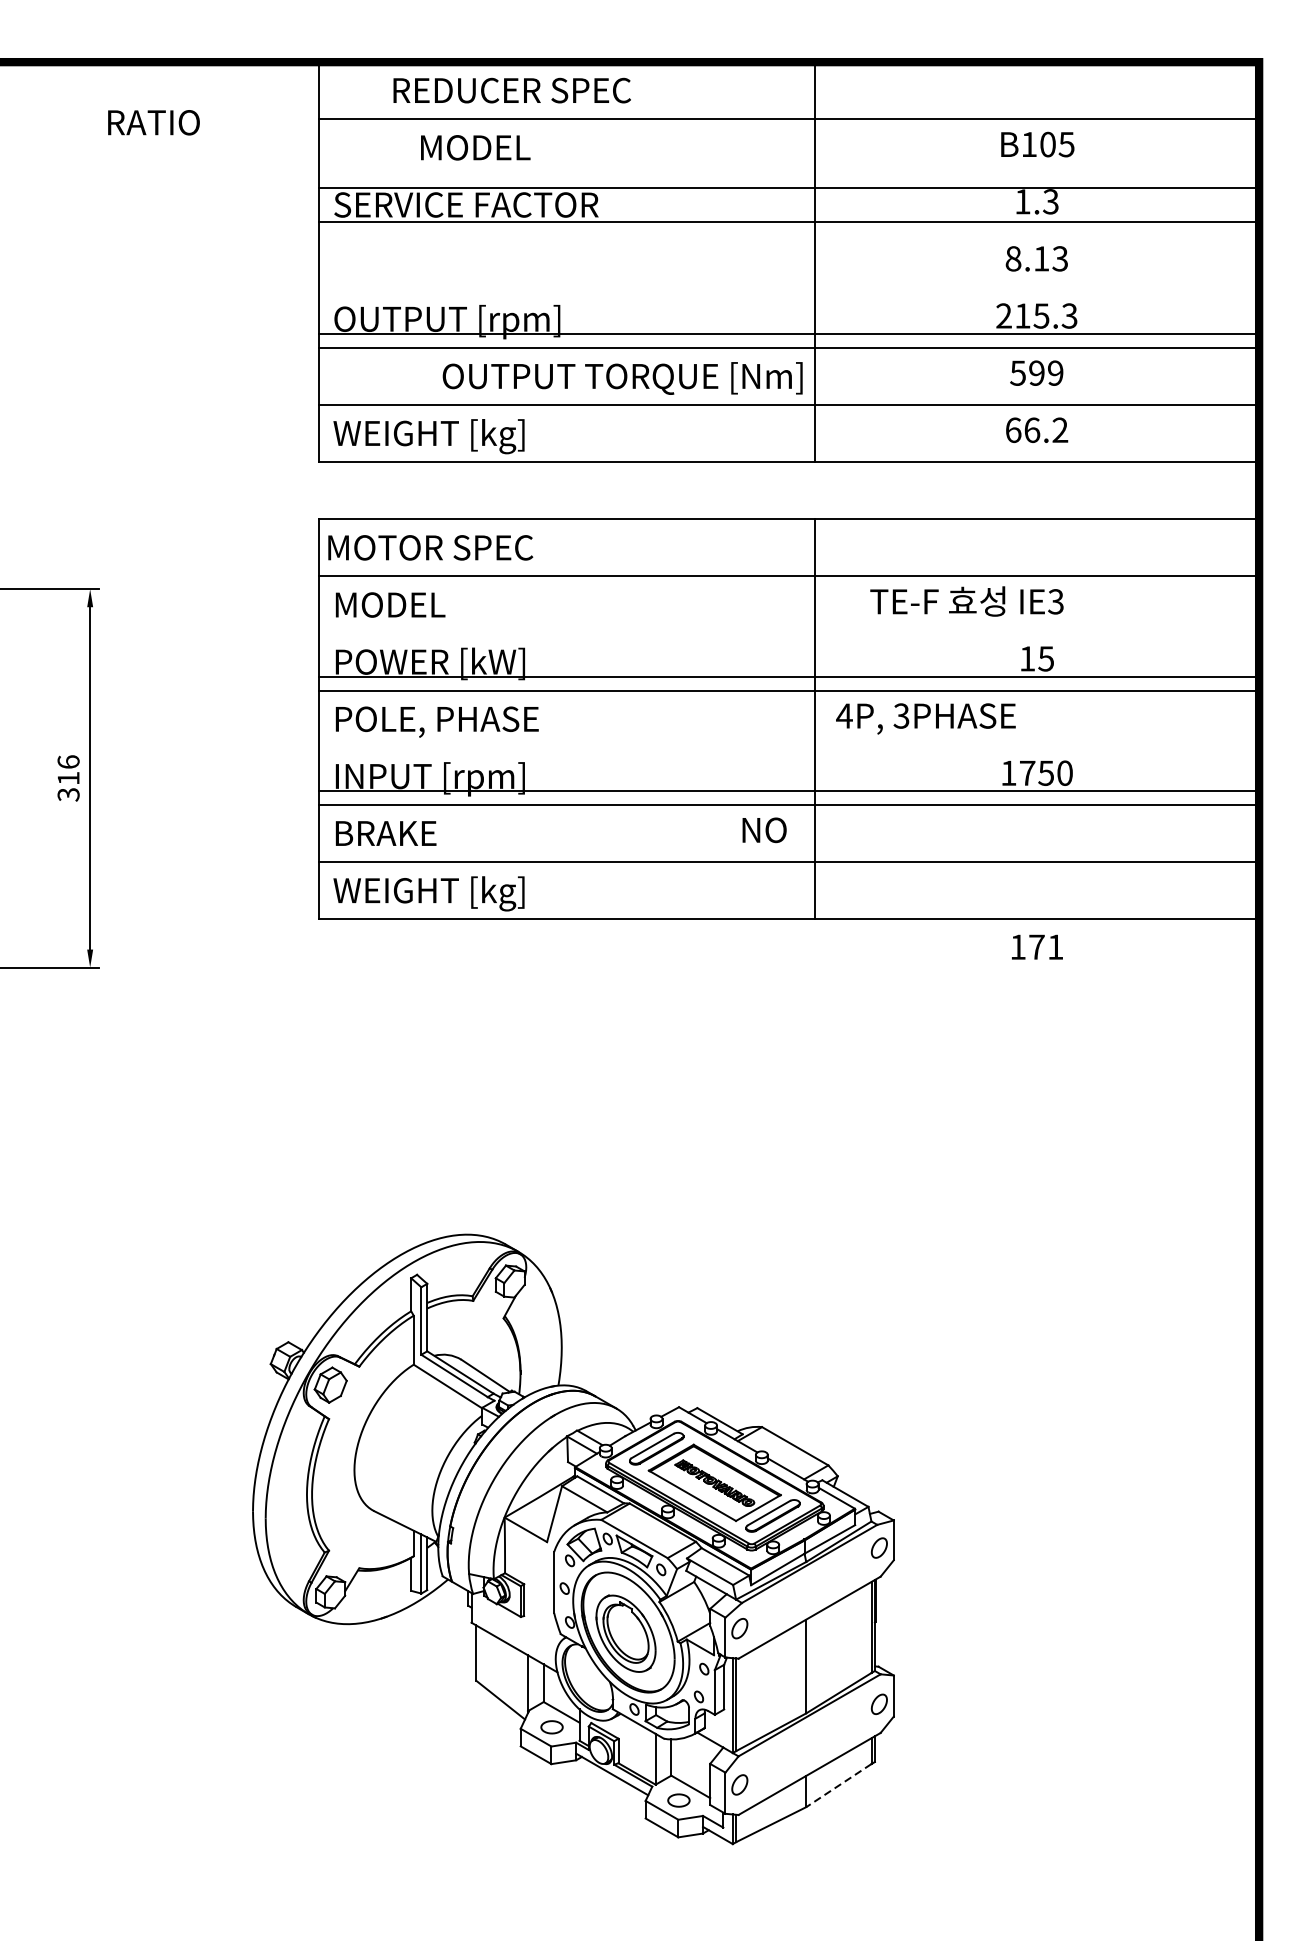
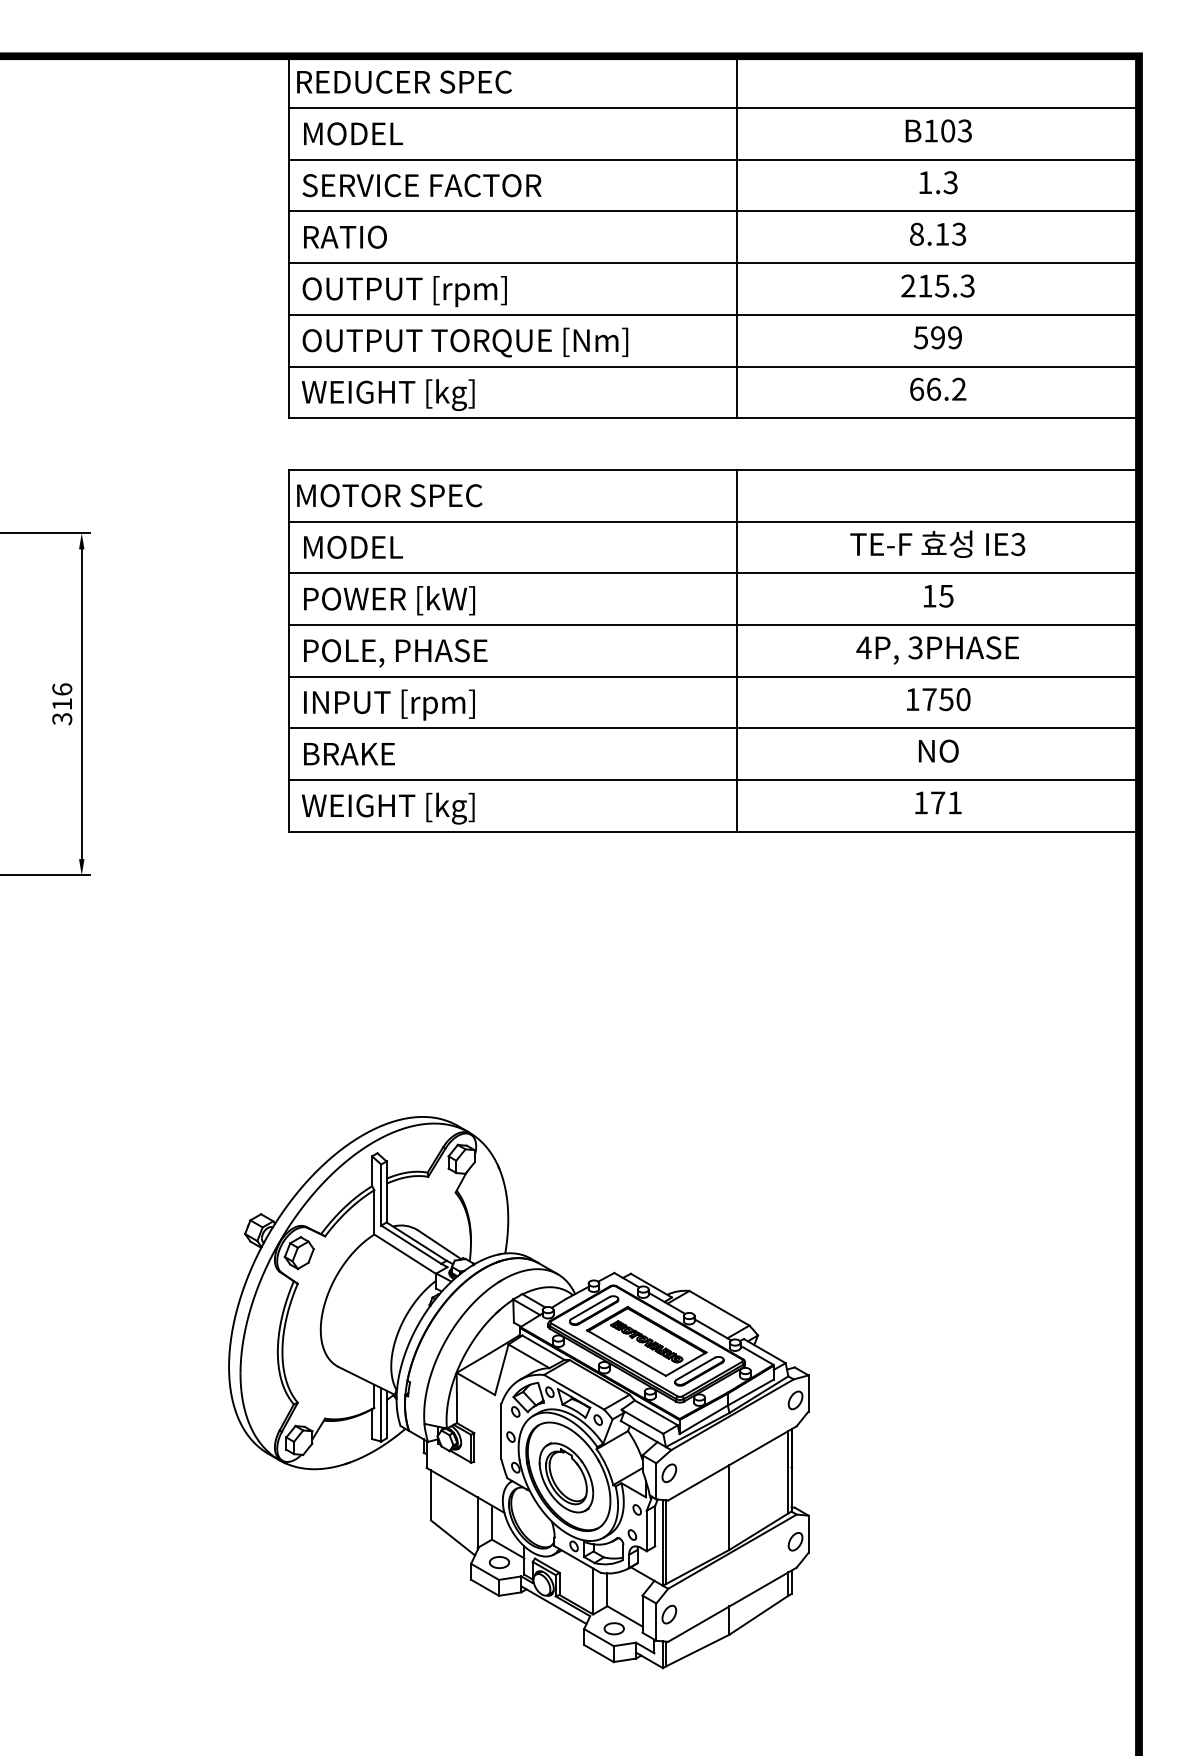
text: (512, 89) -> (404, 81), moved
text: (154, 121) -> (345, 236), moved
text: (1066, 144) -> (964, 130), B105 -> B103
text: (475, 147) -> (353, 133), moved
line: (788, 188) -> (713, 211), moved
line: (788, 221) -> (713, 159), moved
line: (788, 334) -> (713, 263), moved
text: (622, 378) -> (465, 342), moved
text: (966, 600) -> (937, 543), moved
line: (788, 676) -> (713, 573), moved
text: (925, 718) -> (937, 650), moved
line: (788, 790) -> (713, 676), moved
text: (764, 829) -> (938, 750), moved
text: (1037, 946) -> (938, 802), moved
line: (838, 1785) -> (758, 1615), dashed -> solid

